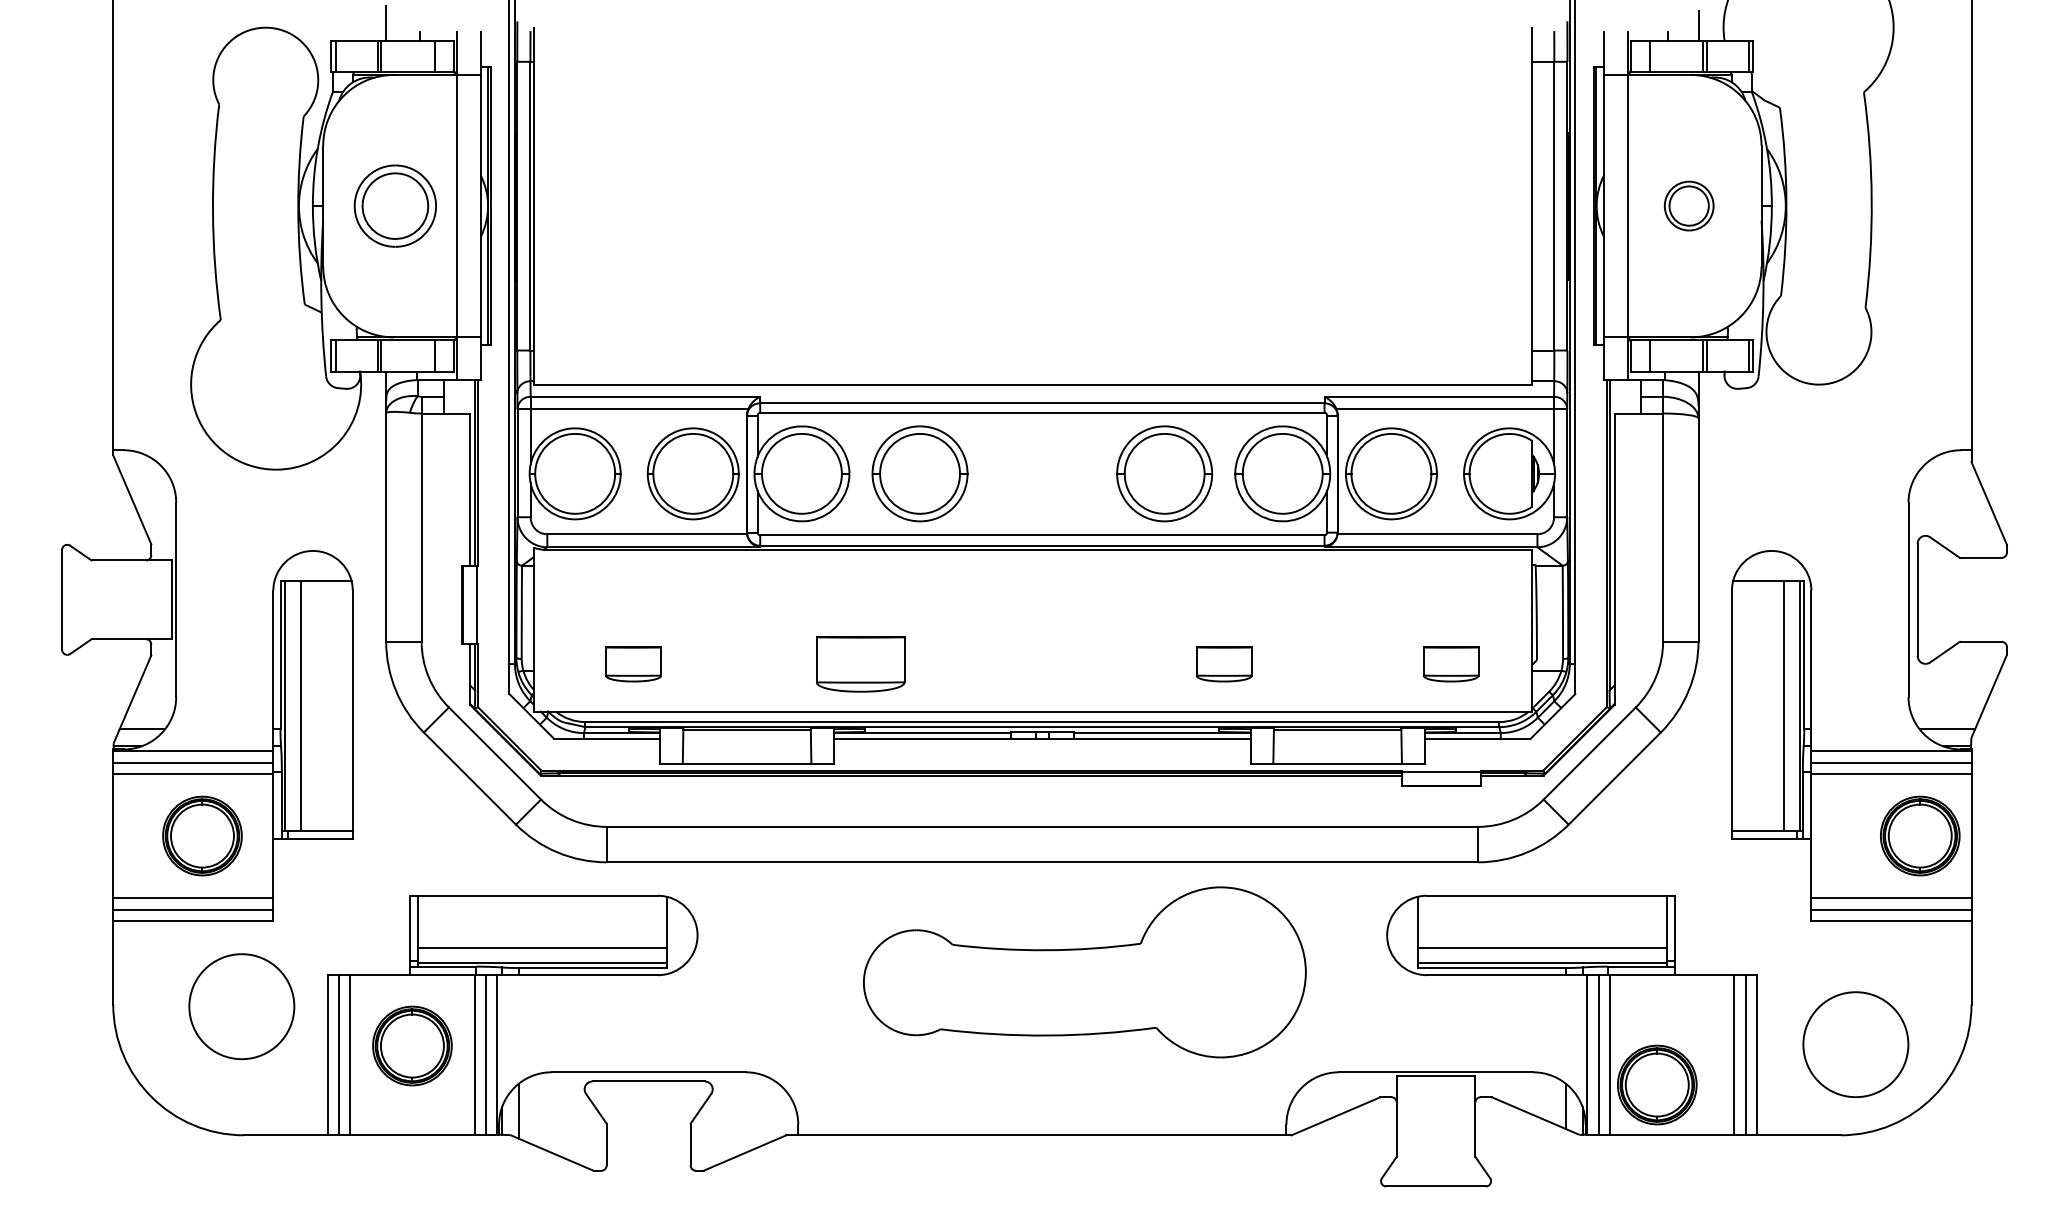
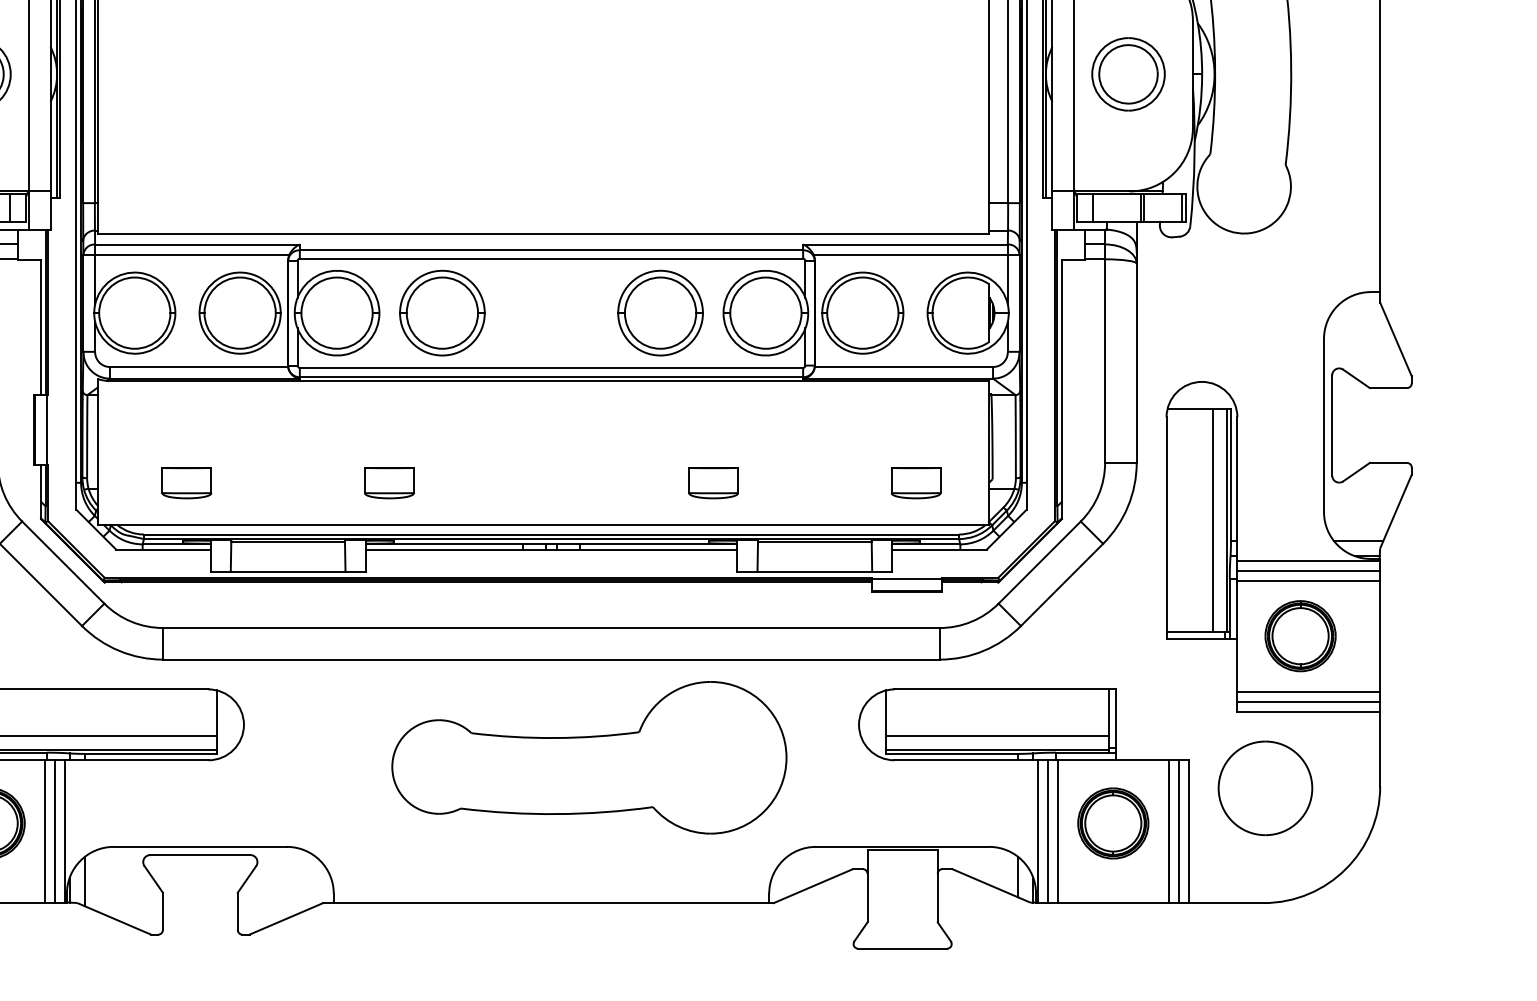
part: (1688, 205) -> (1127, 73), size x1.67
part: (860, 664) -> (389, 483), size x0.62
part: (1920, 835) -> (1300, 635), moved
part: (1855, 1044) -> (1265, 788), moved
part: (1657, 1084) -> (1113, 822), moved

